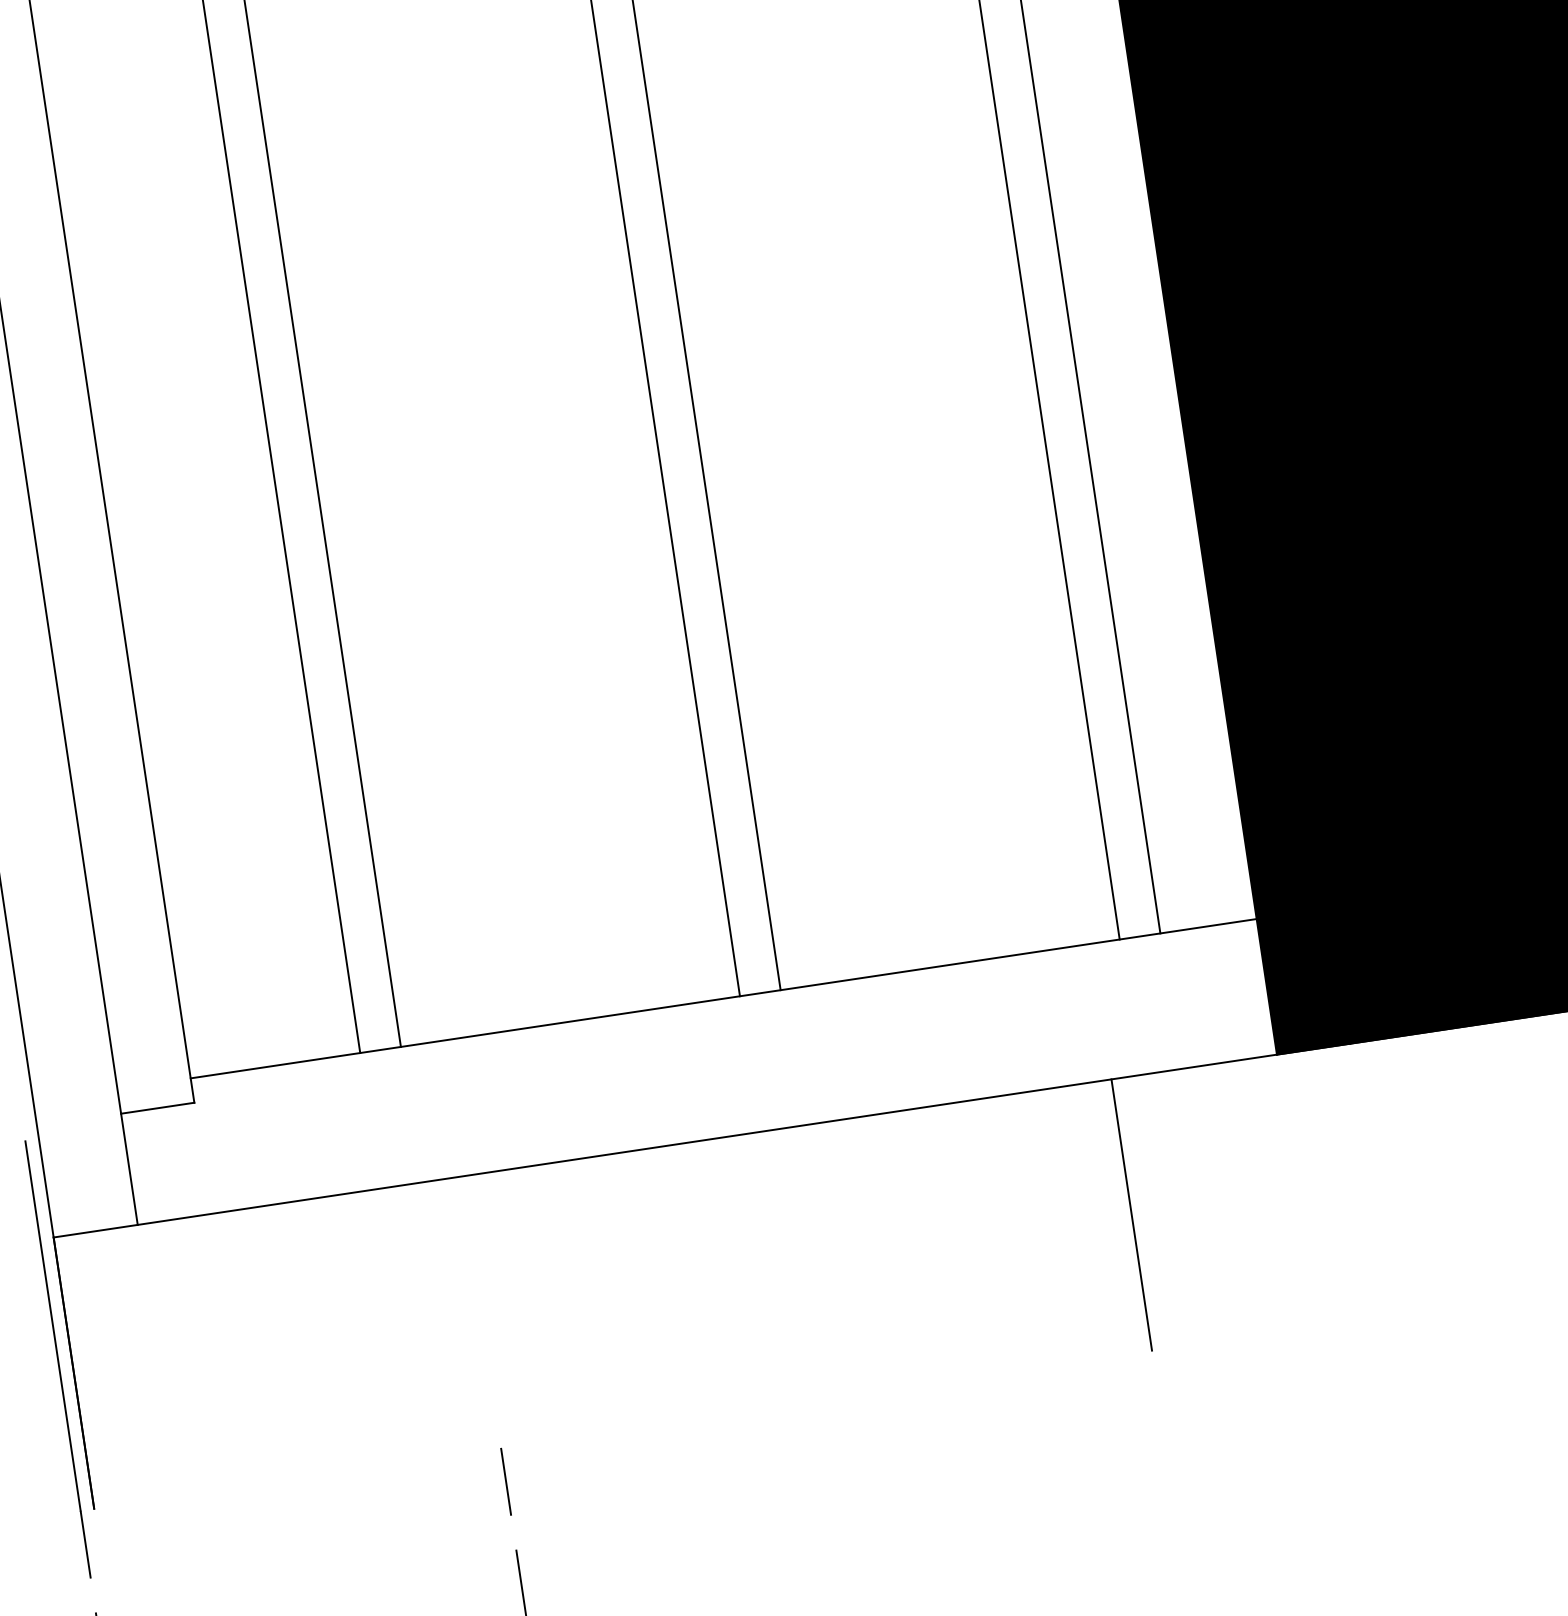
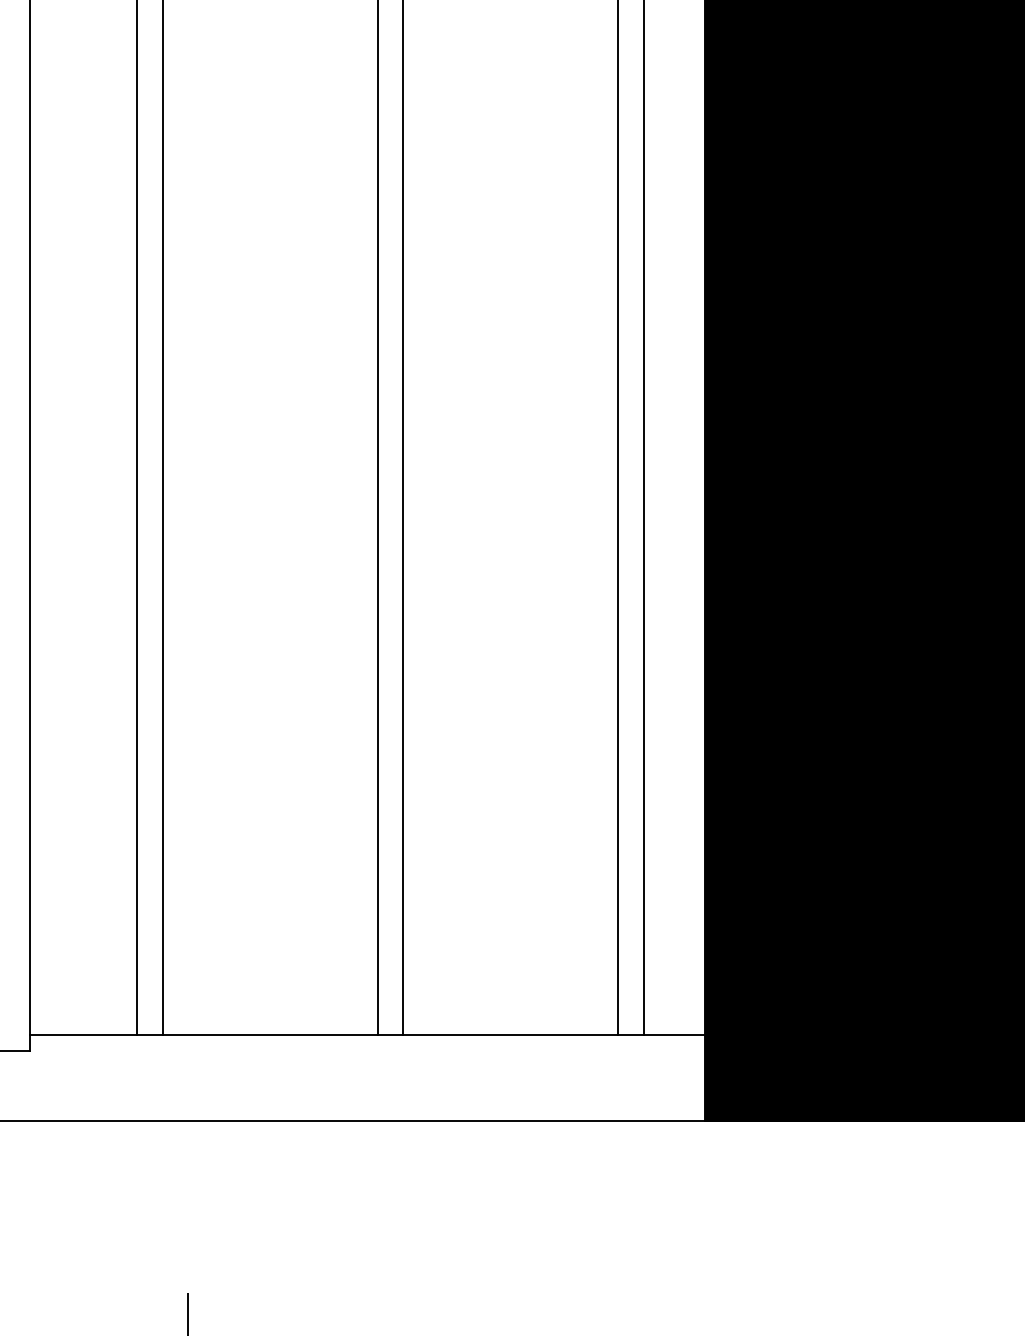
line: (1132, 1214) -> (600, 1206), removed

